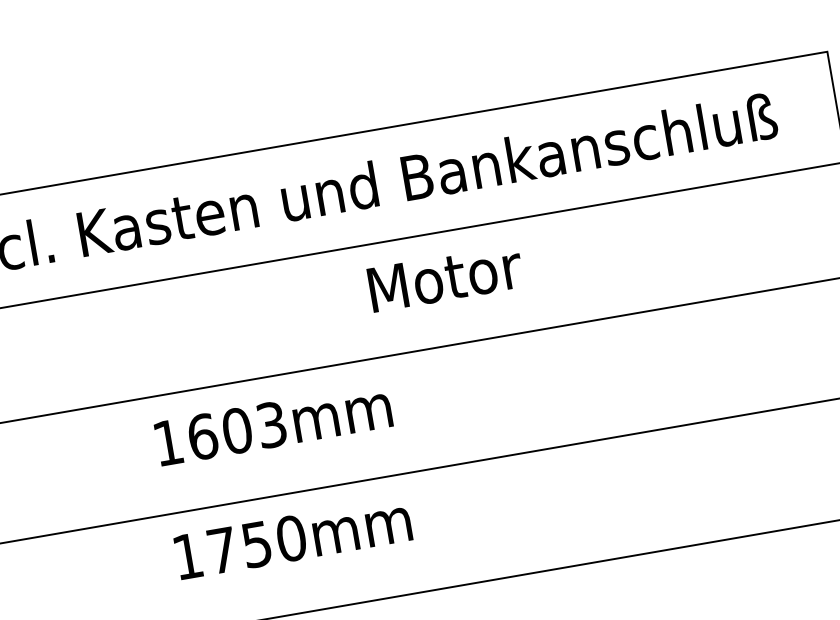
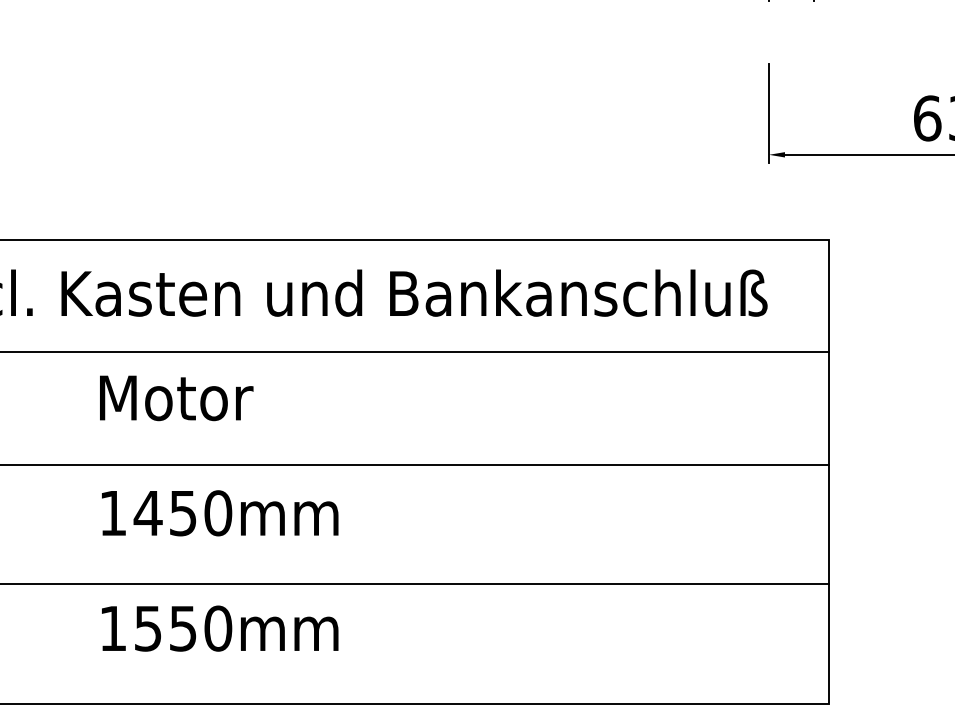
text: (445, 278) -> (176, 398), moved
text: (236, 431) -> (182, 513), 1603mm -> 1450mm
text: (222, 550) -> (148, 628), 1750mm -> 1550mm

